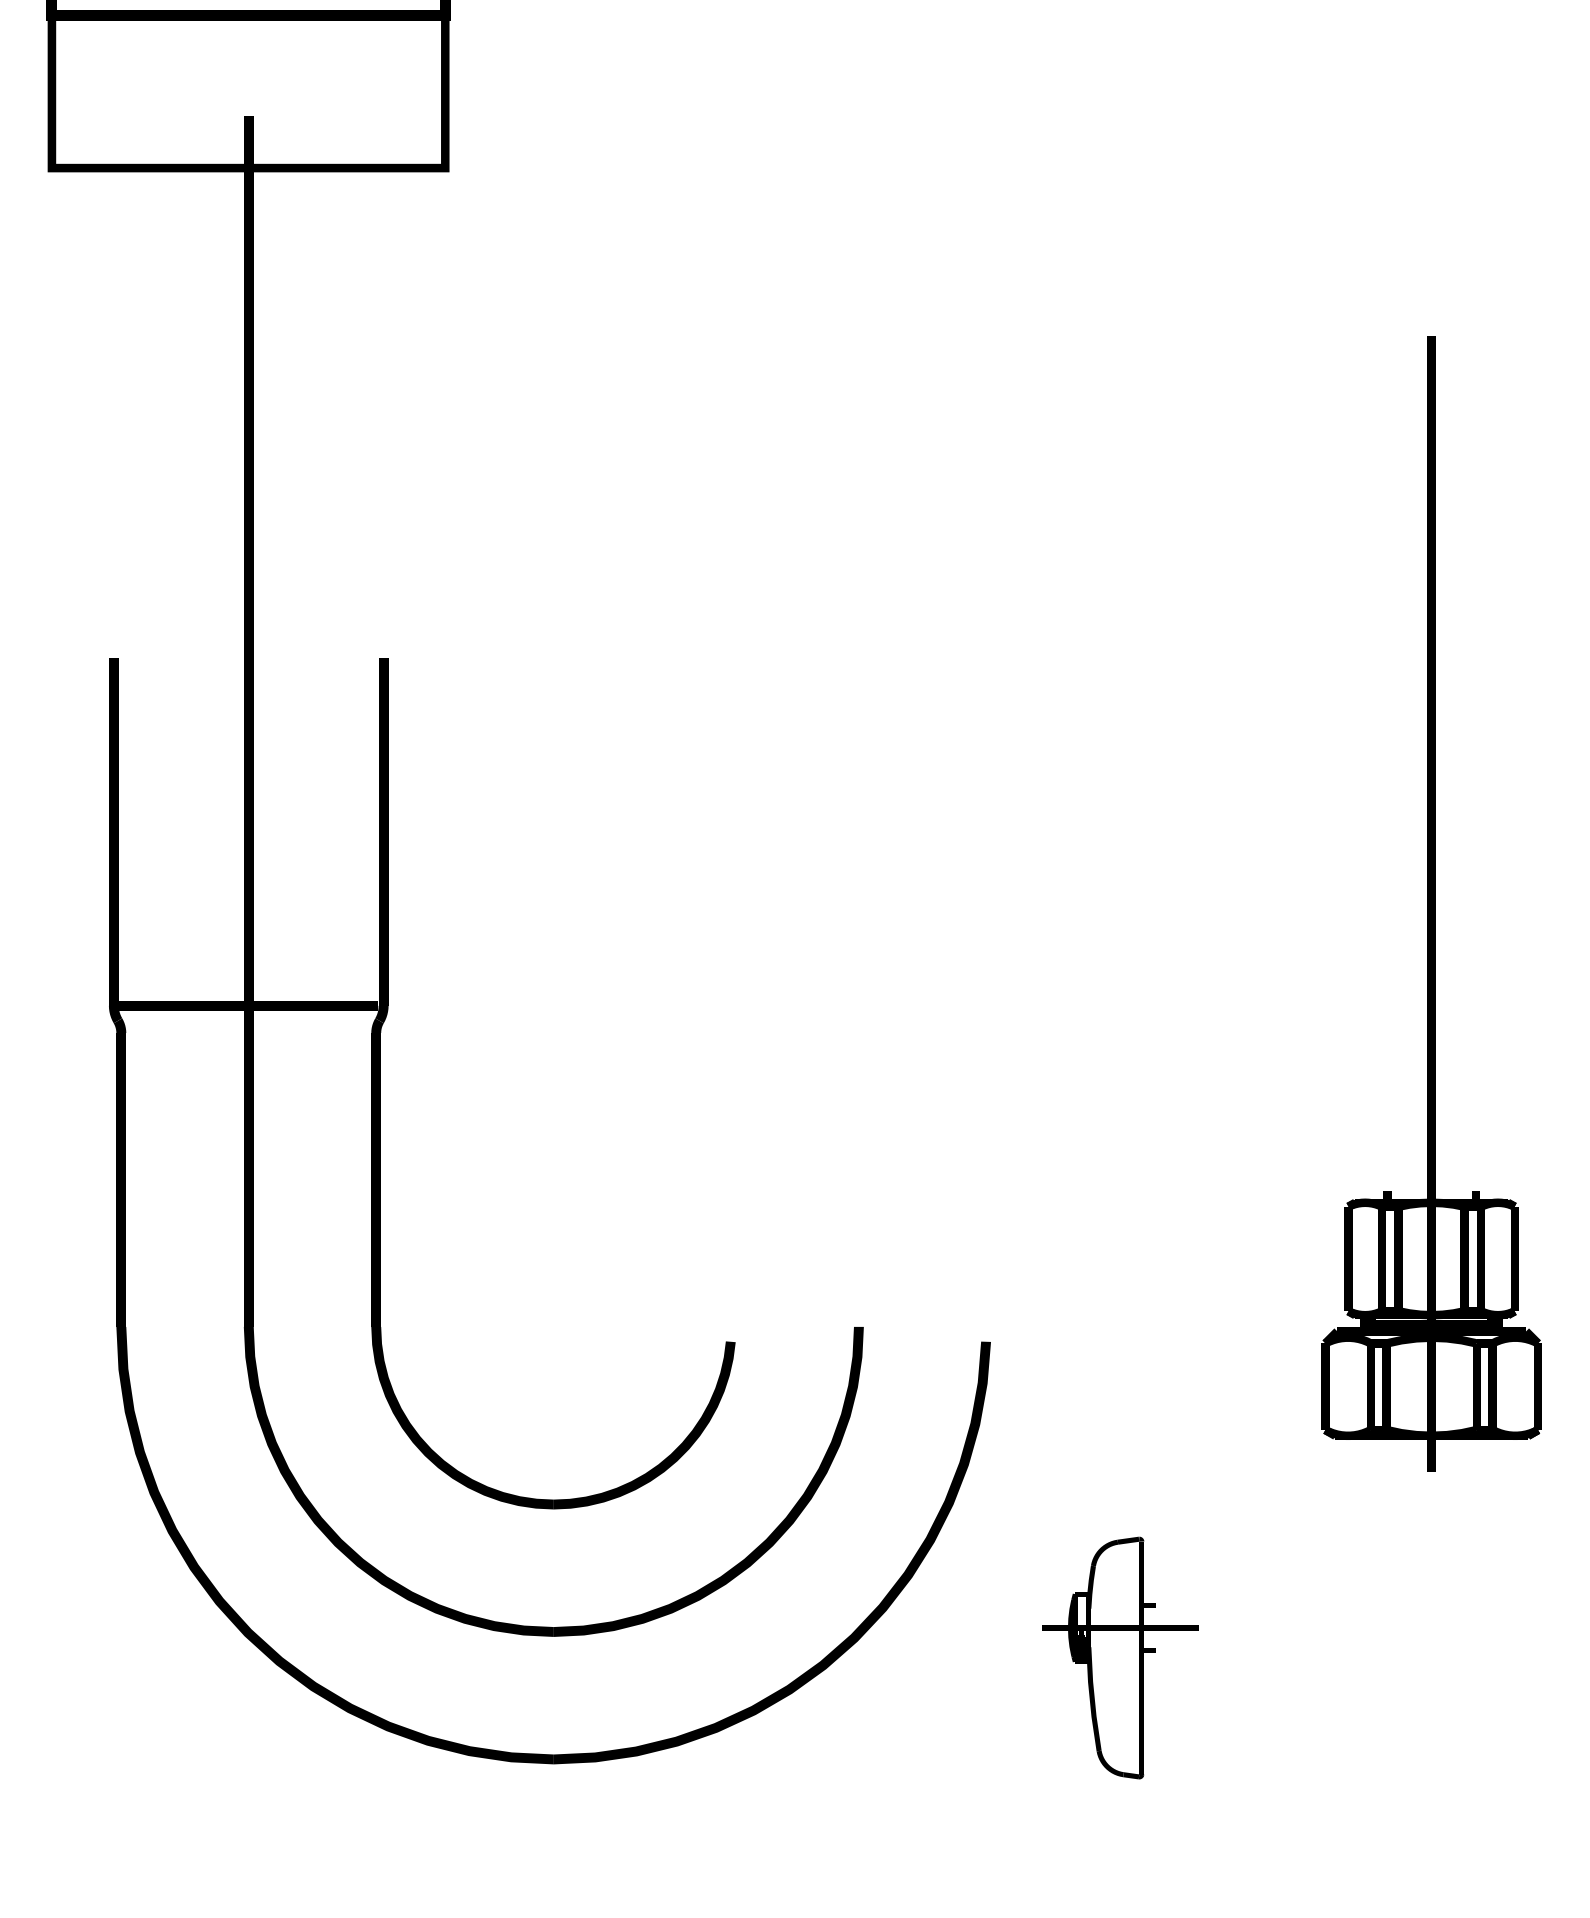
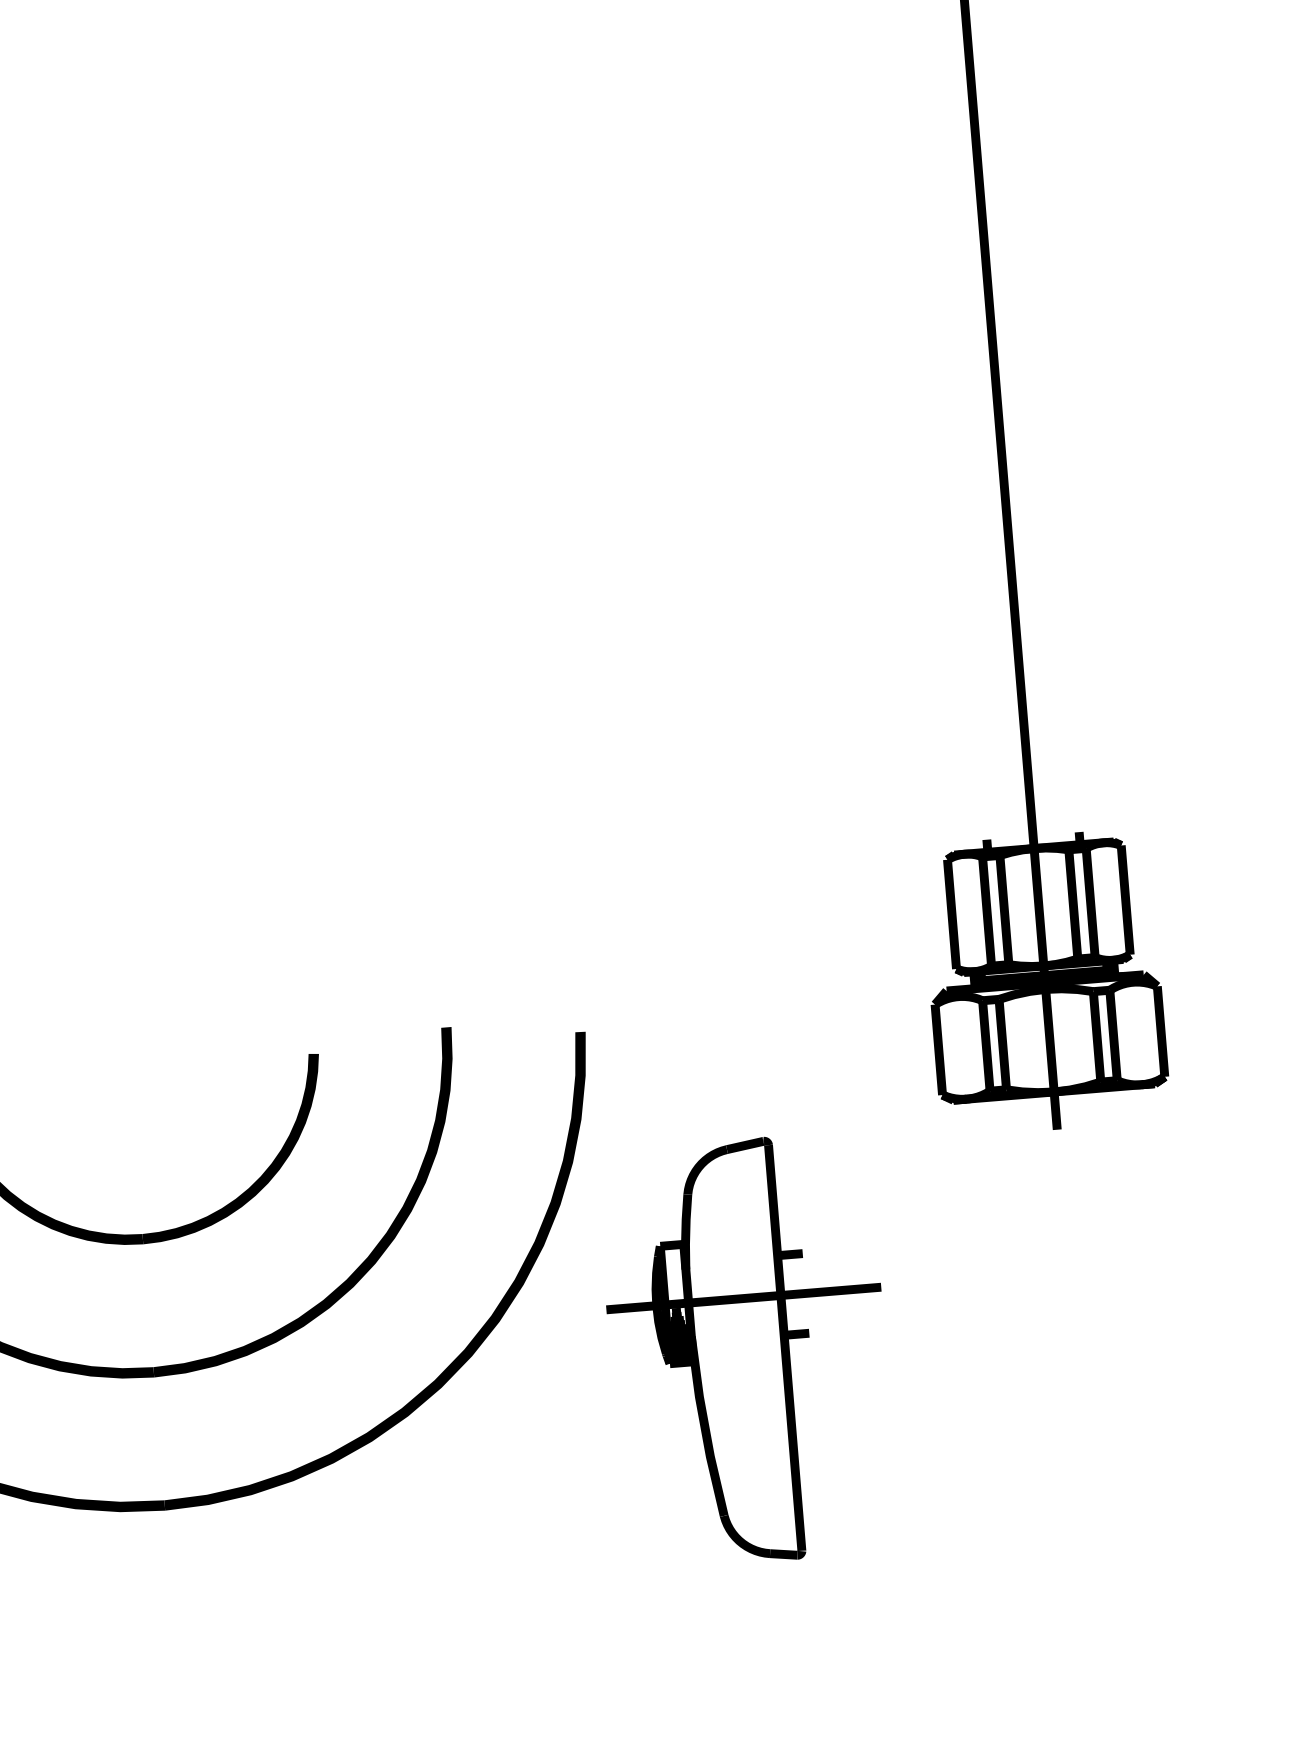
part: (1120, 1657) -> (748, 1350), size x1.67

